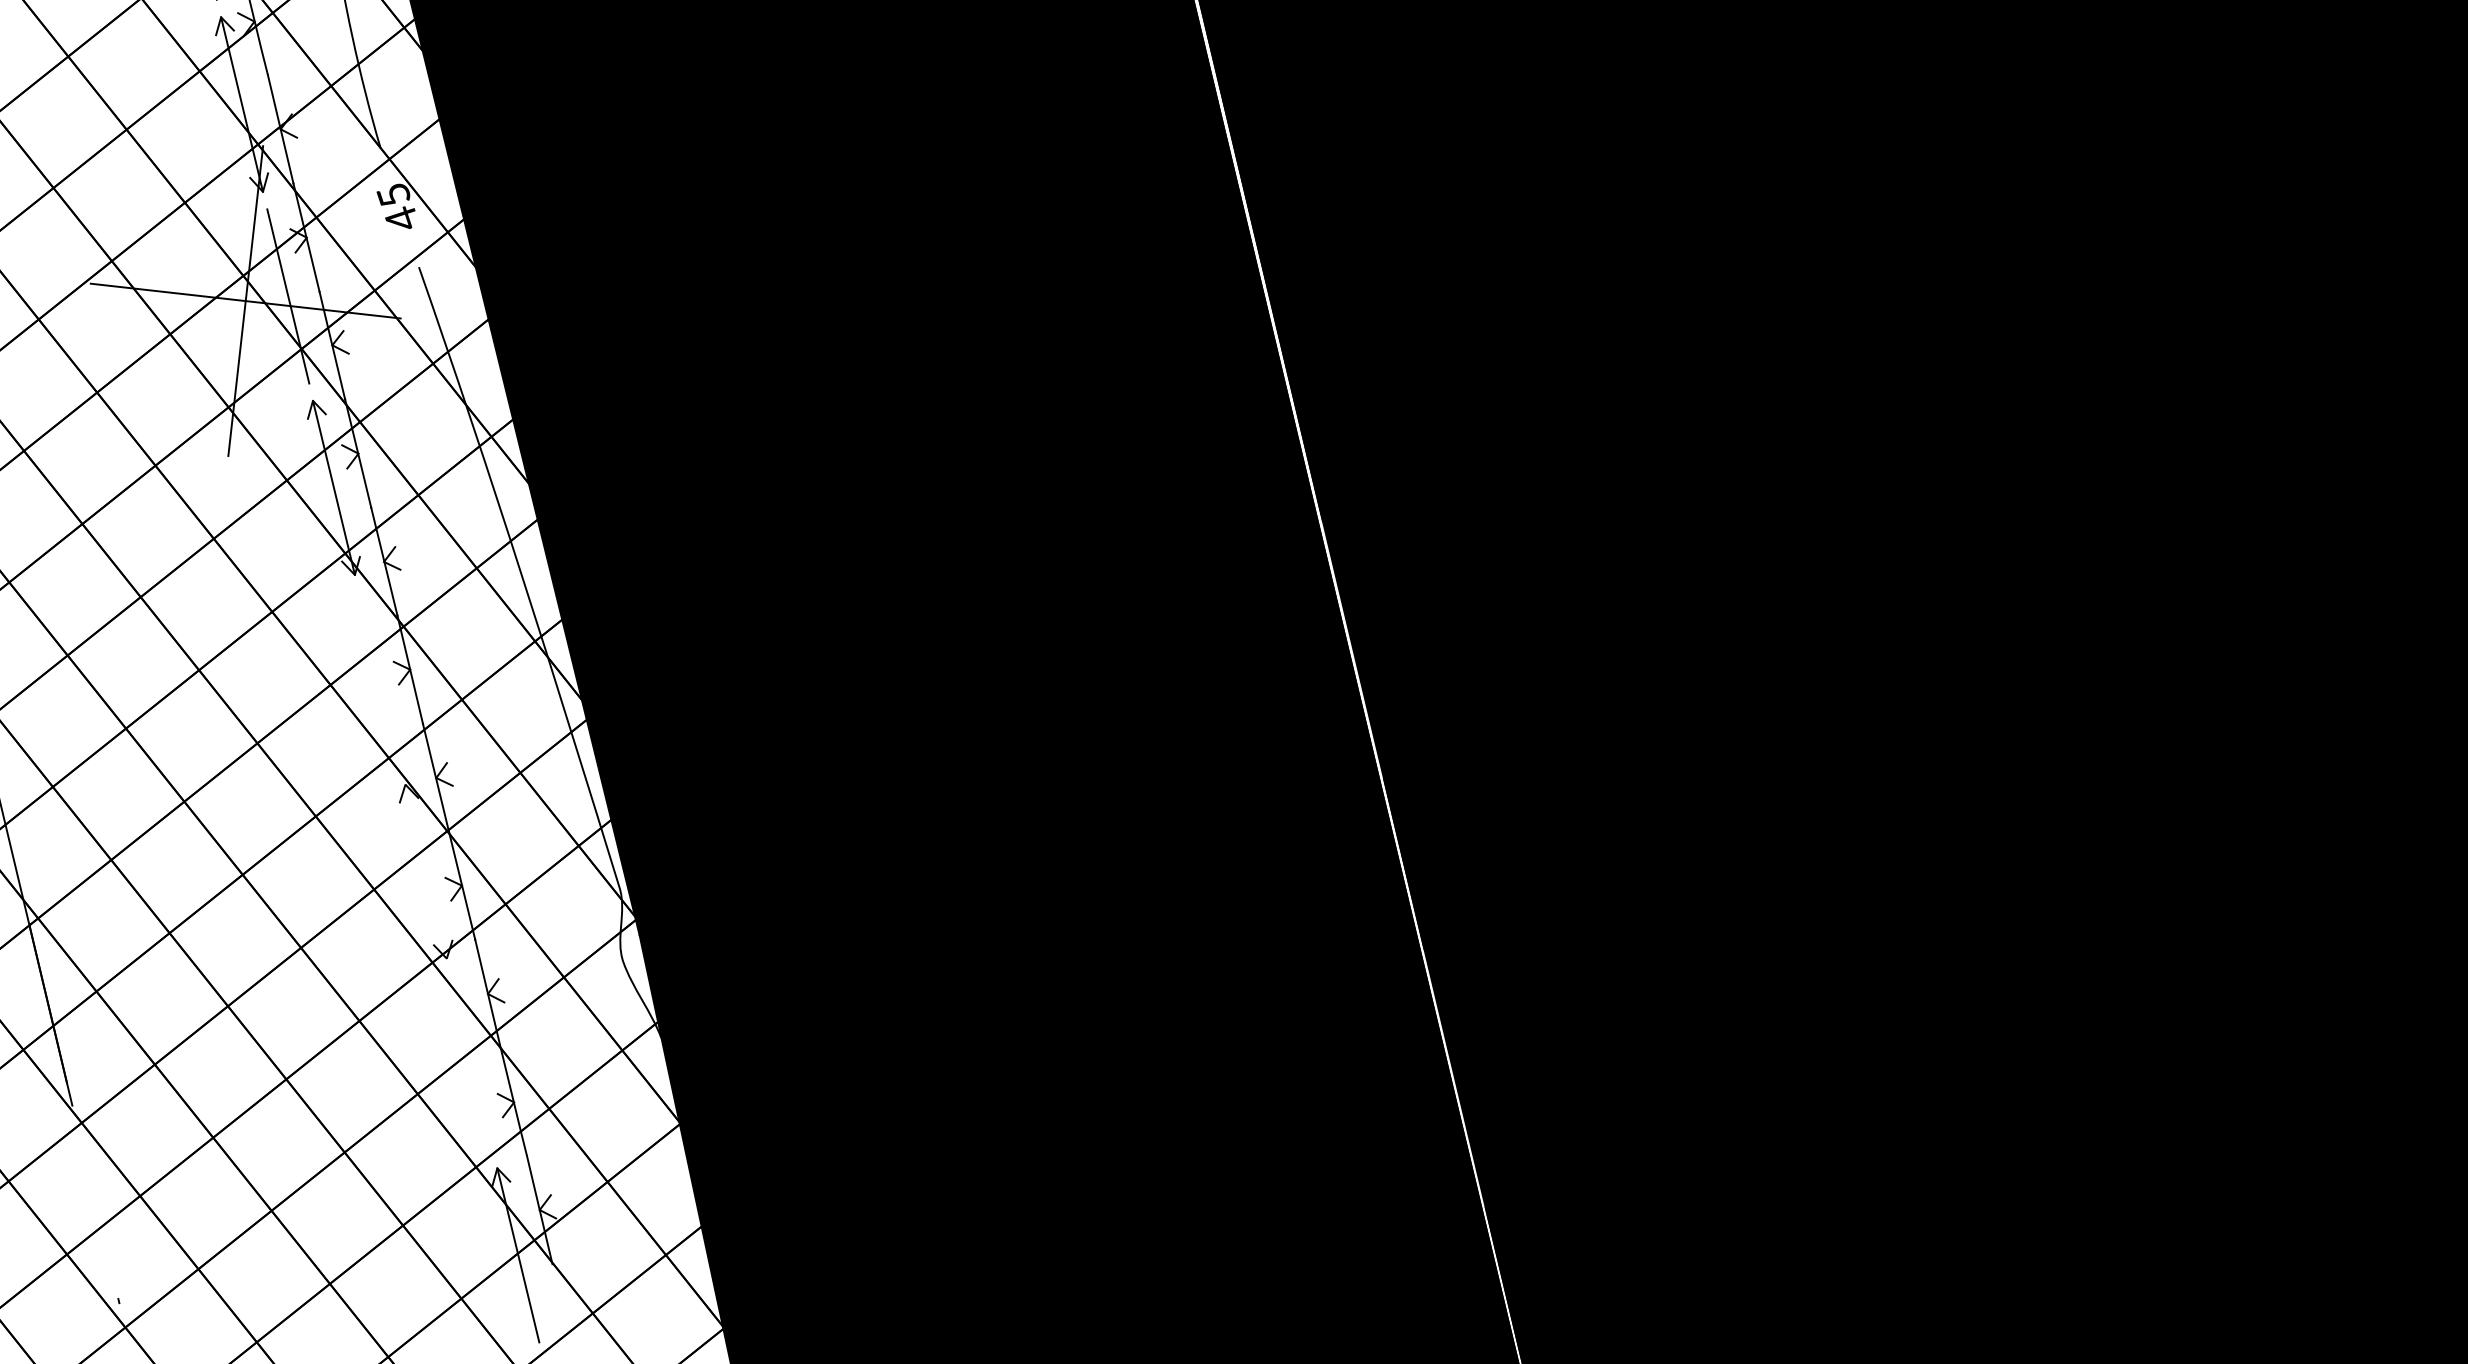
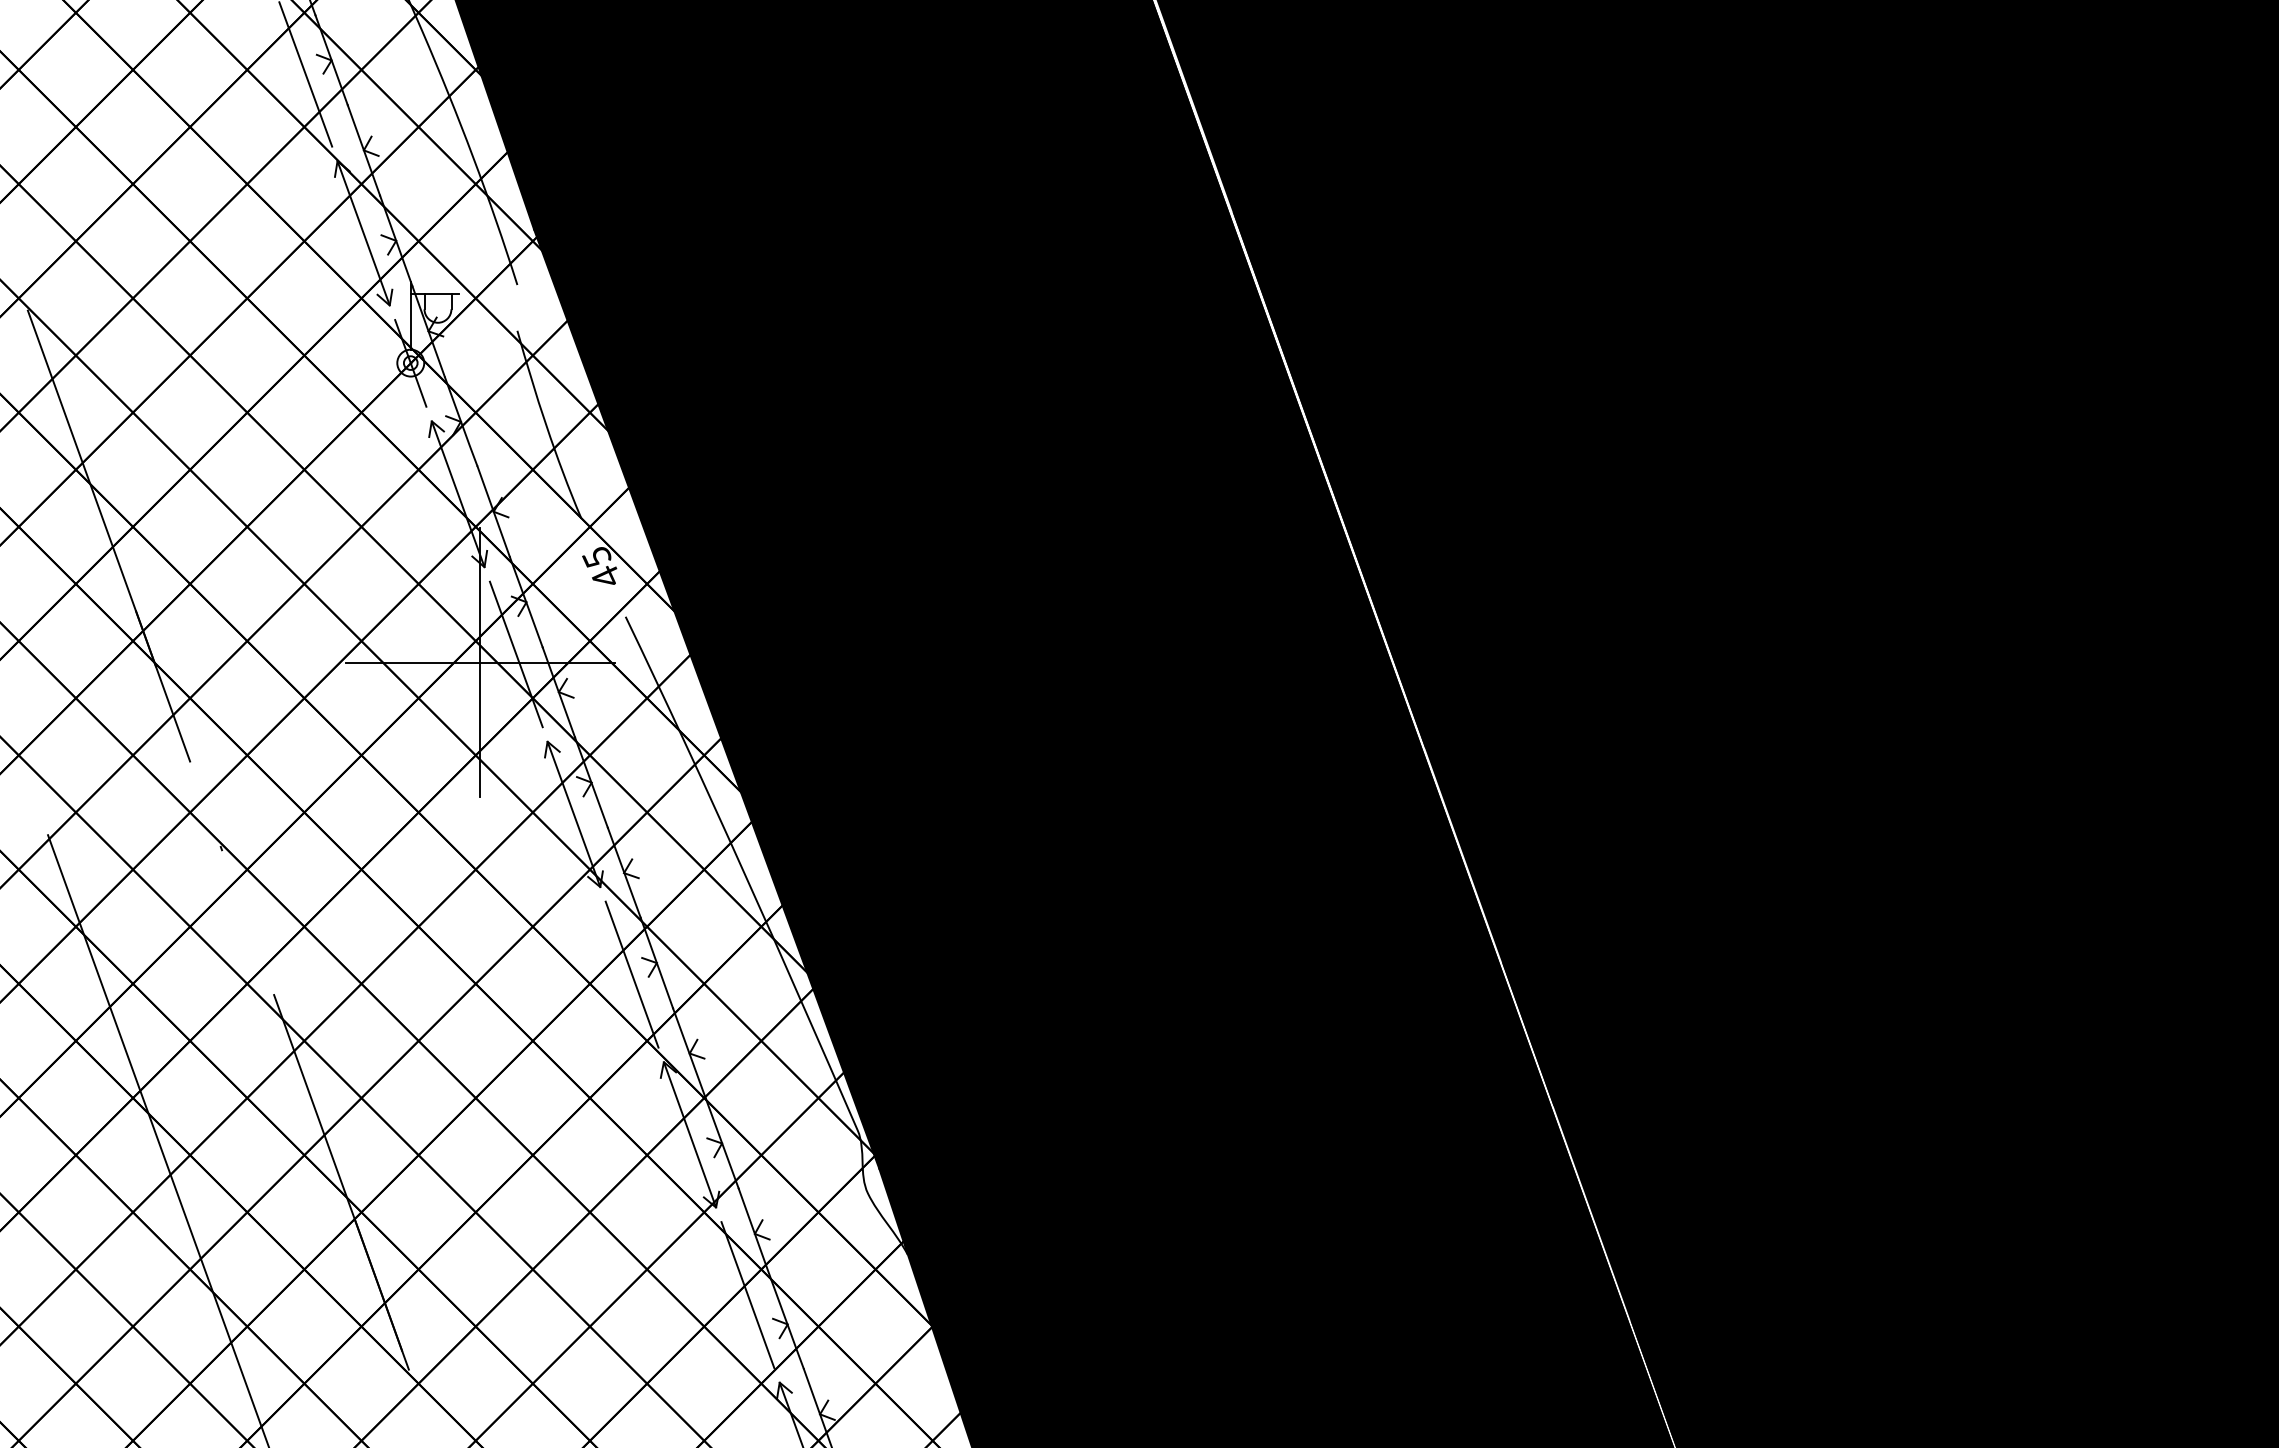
line: (379, 679) -> (631, 974), added
line: (425, 871) -> (689, 1134), added
line: (471, 1063) -> (747, 1295), added

